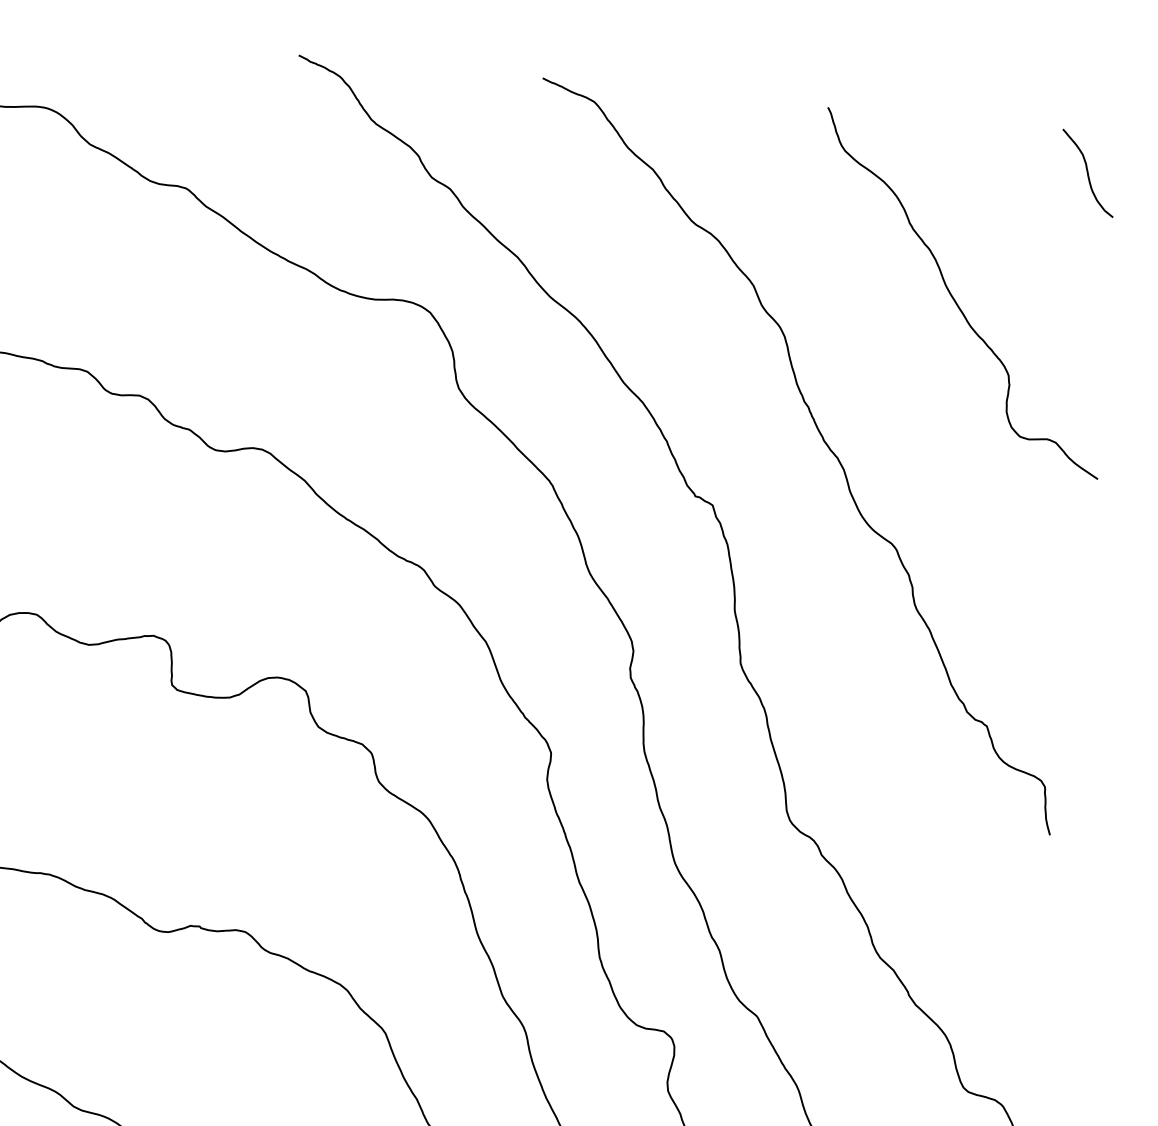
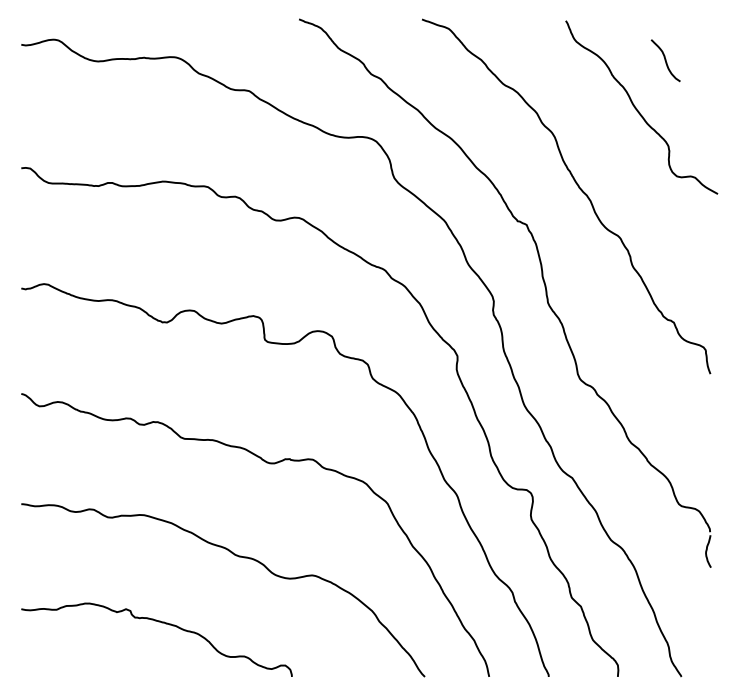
curve: (1087, 172) -> (665, 60), moved

